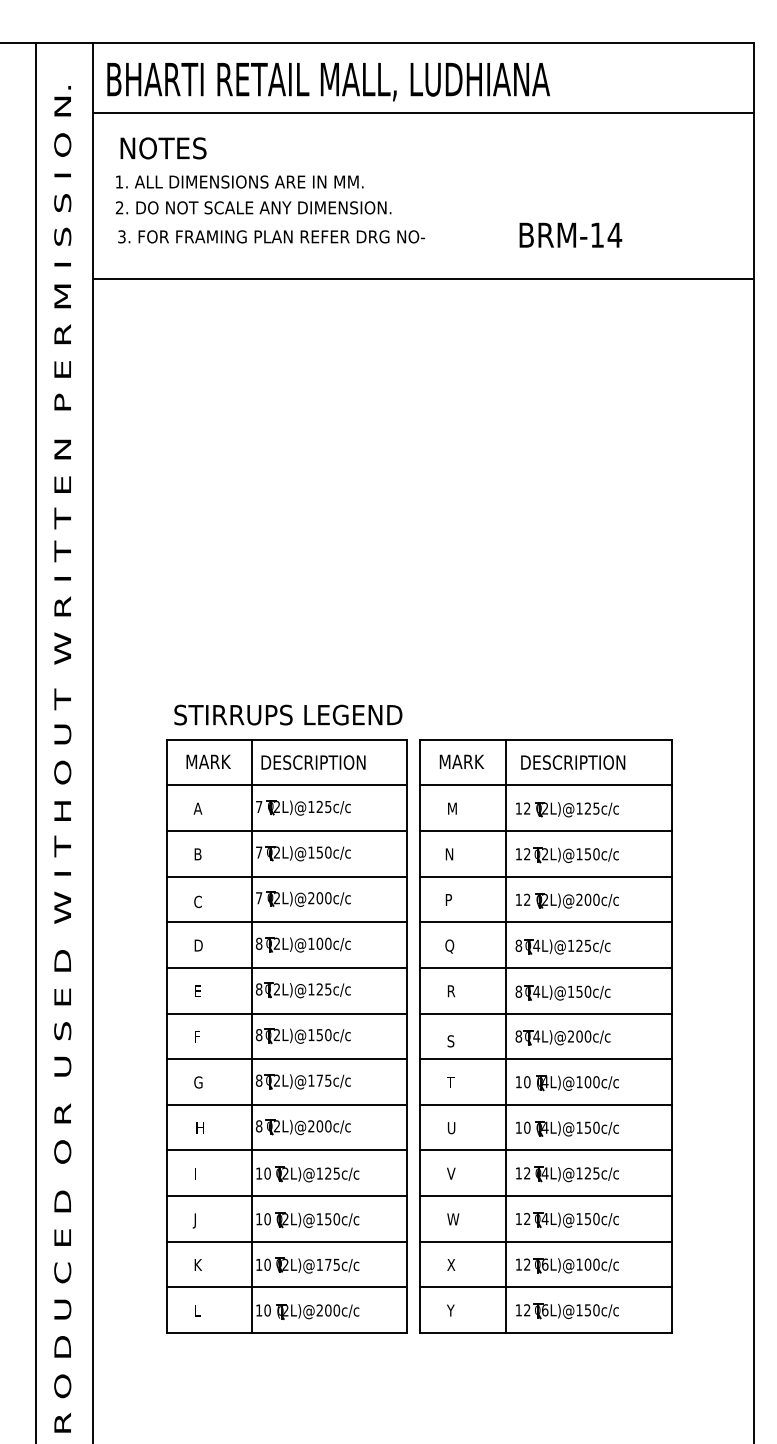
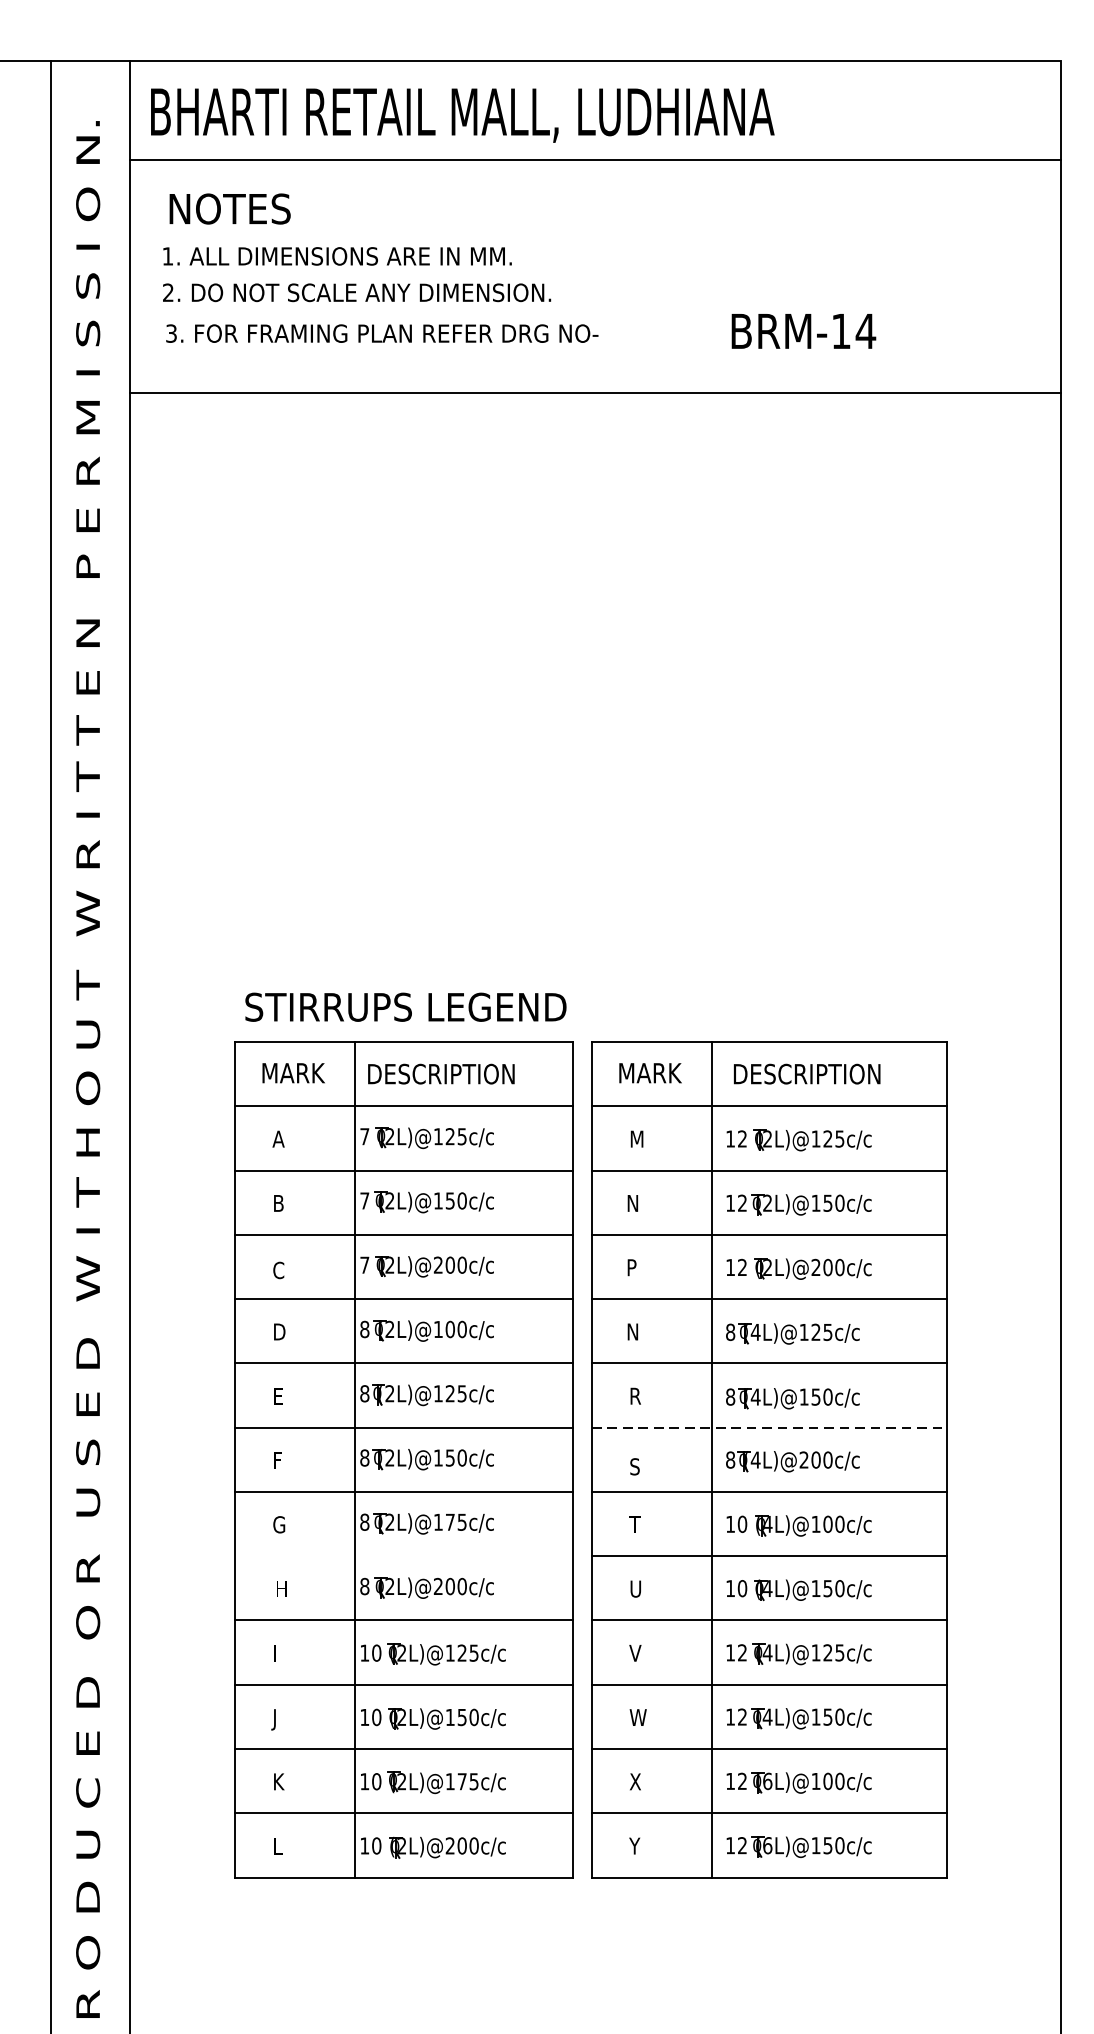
text: (449, 946) -> (632, 1333), Q -> N
line: (546, 1013) -> (769, 1427), solid -> dashed
line: (286, 1104) -> (403, 1555), removed

